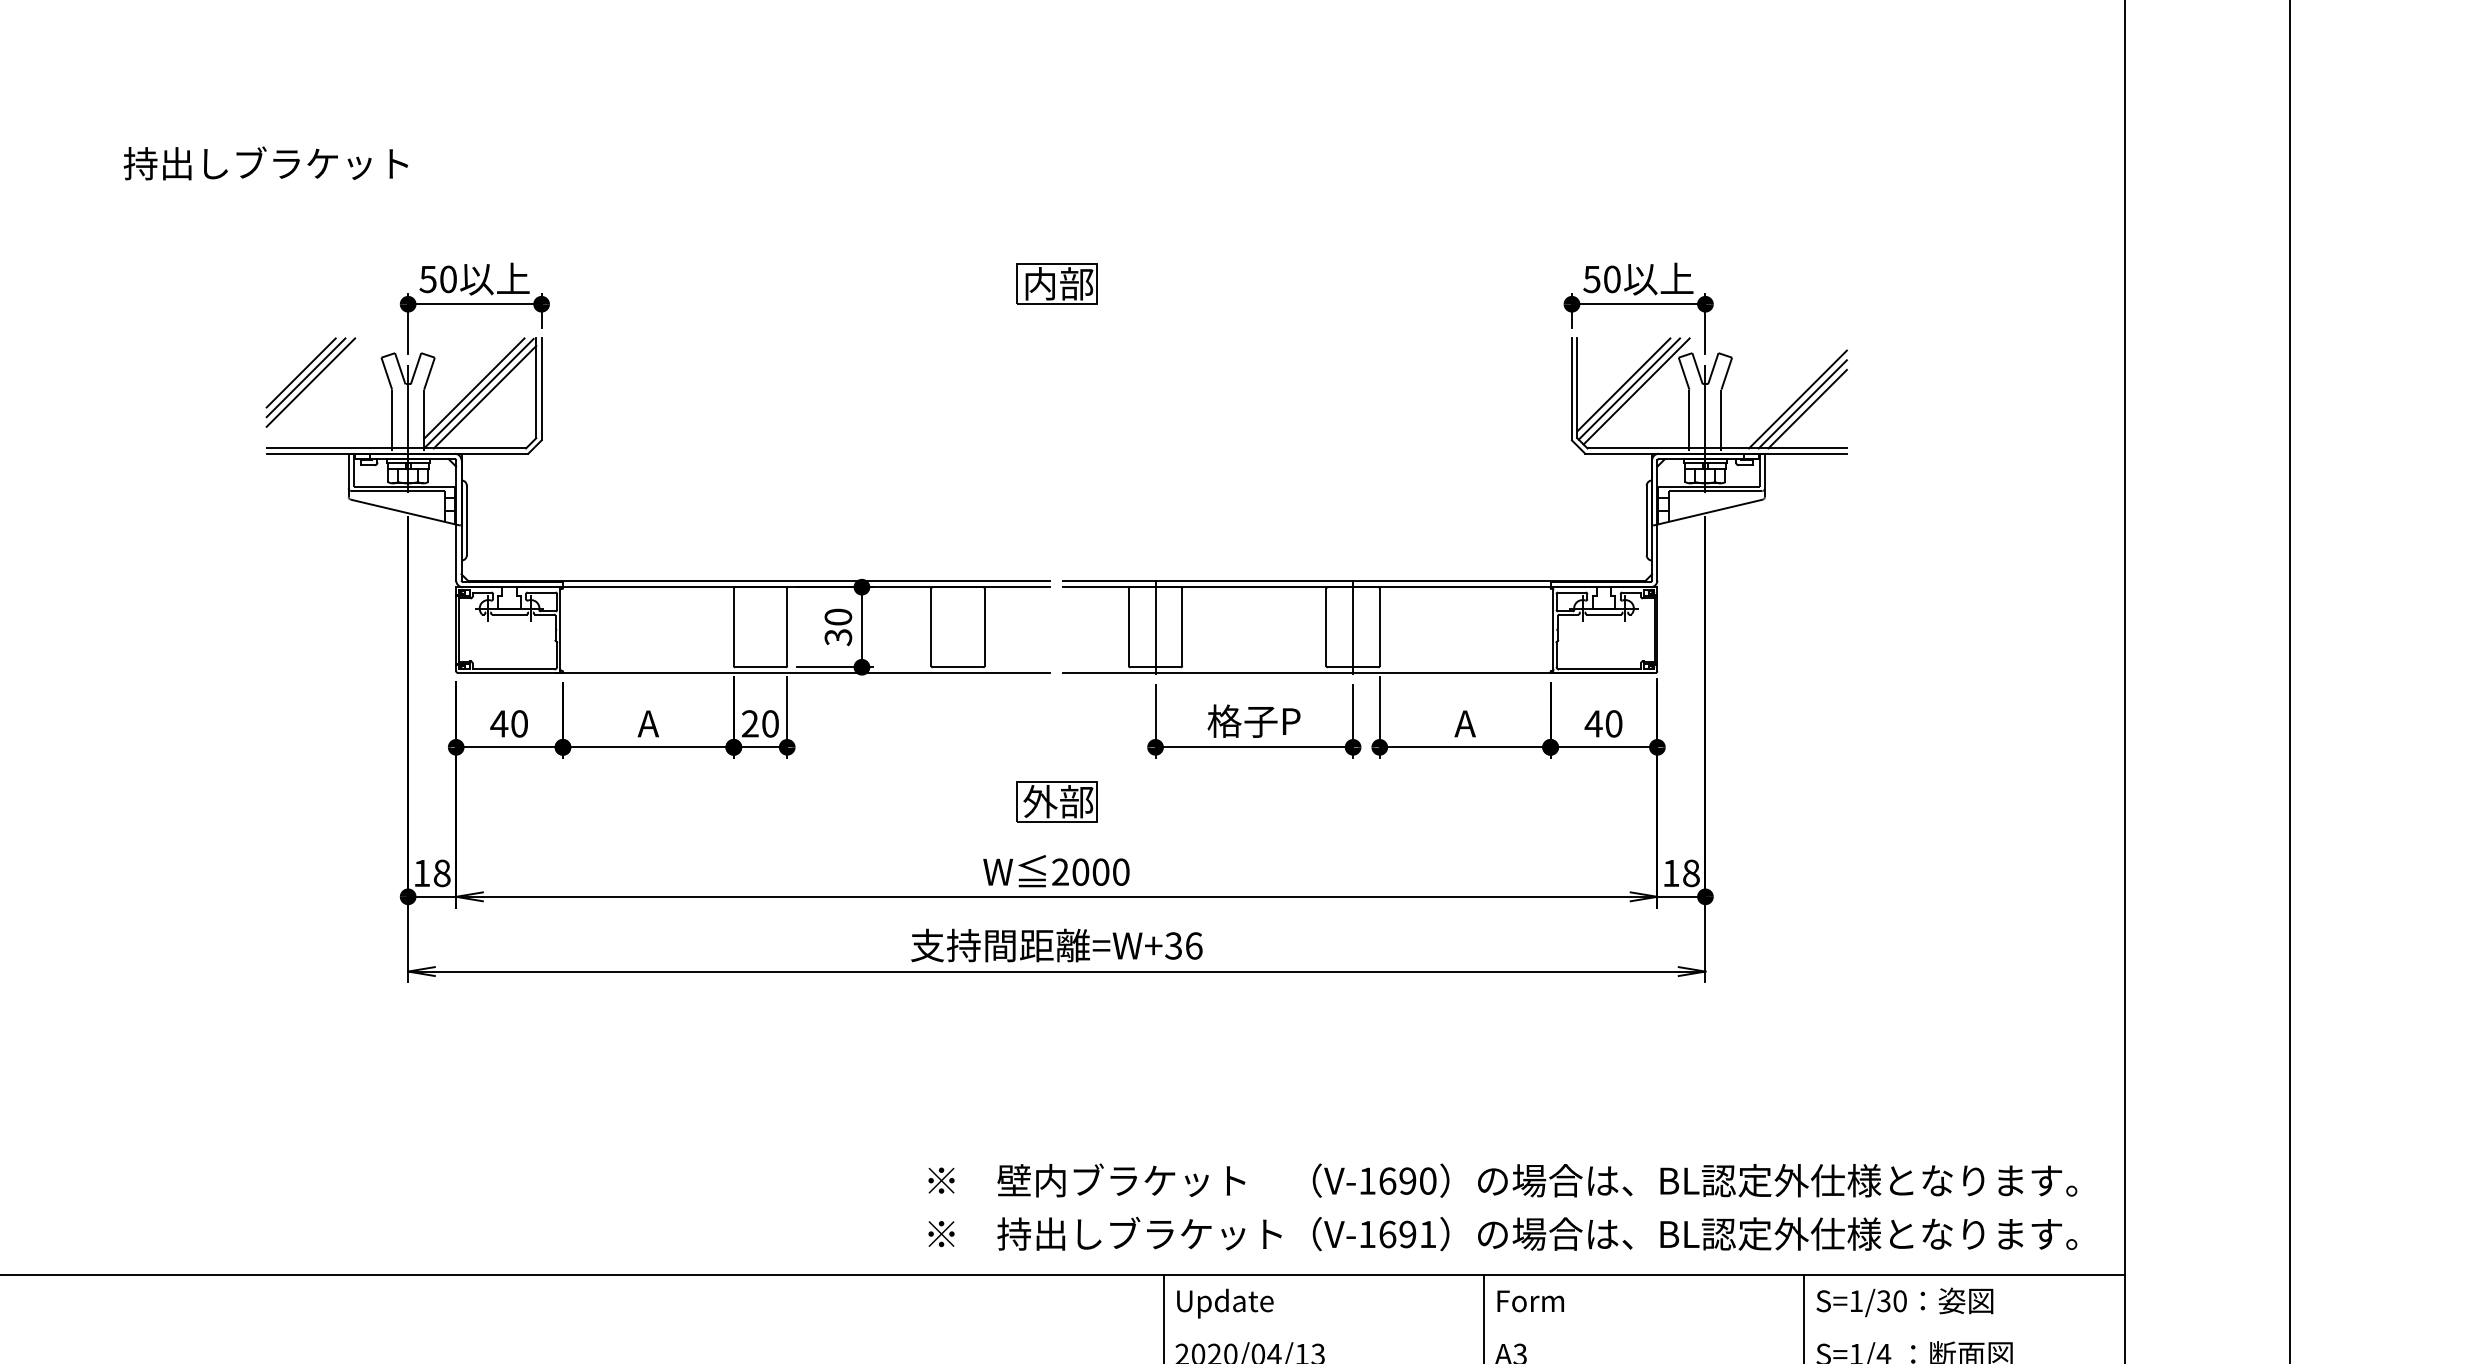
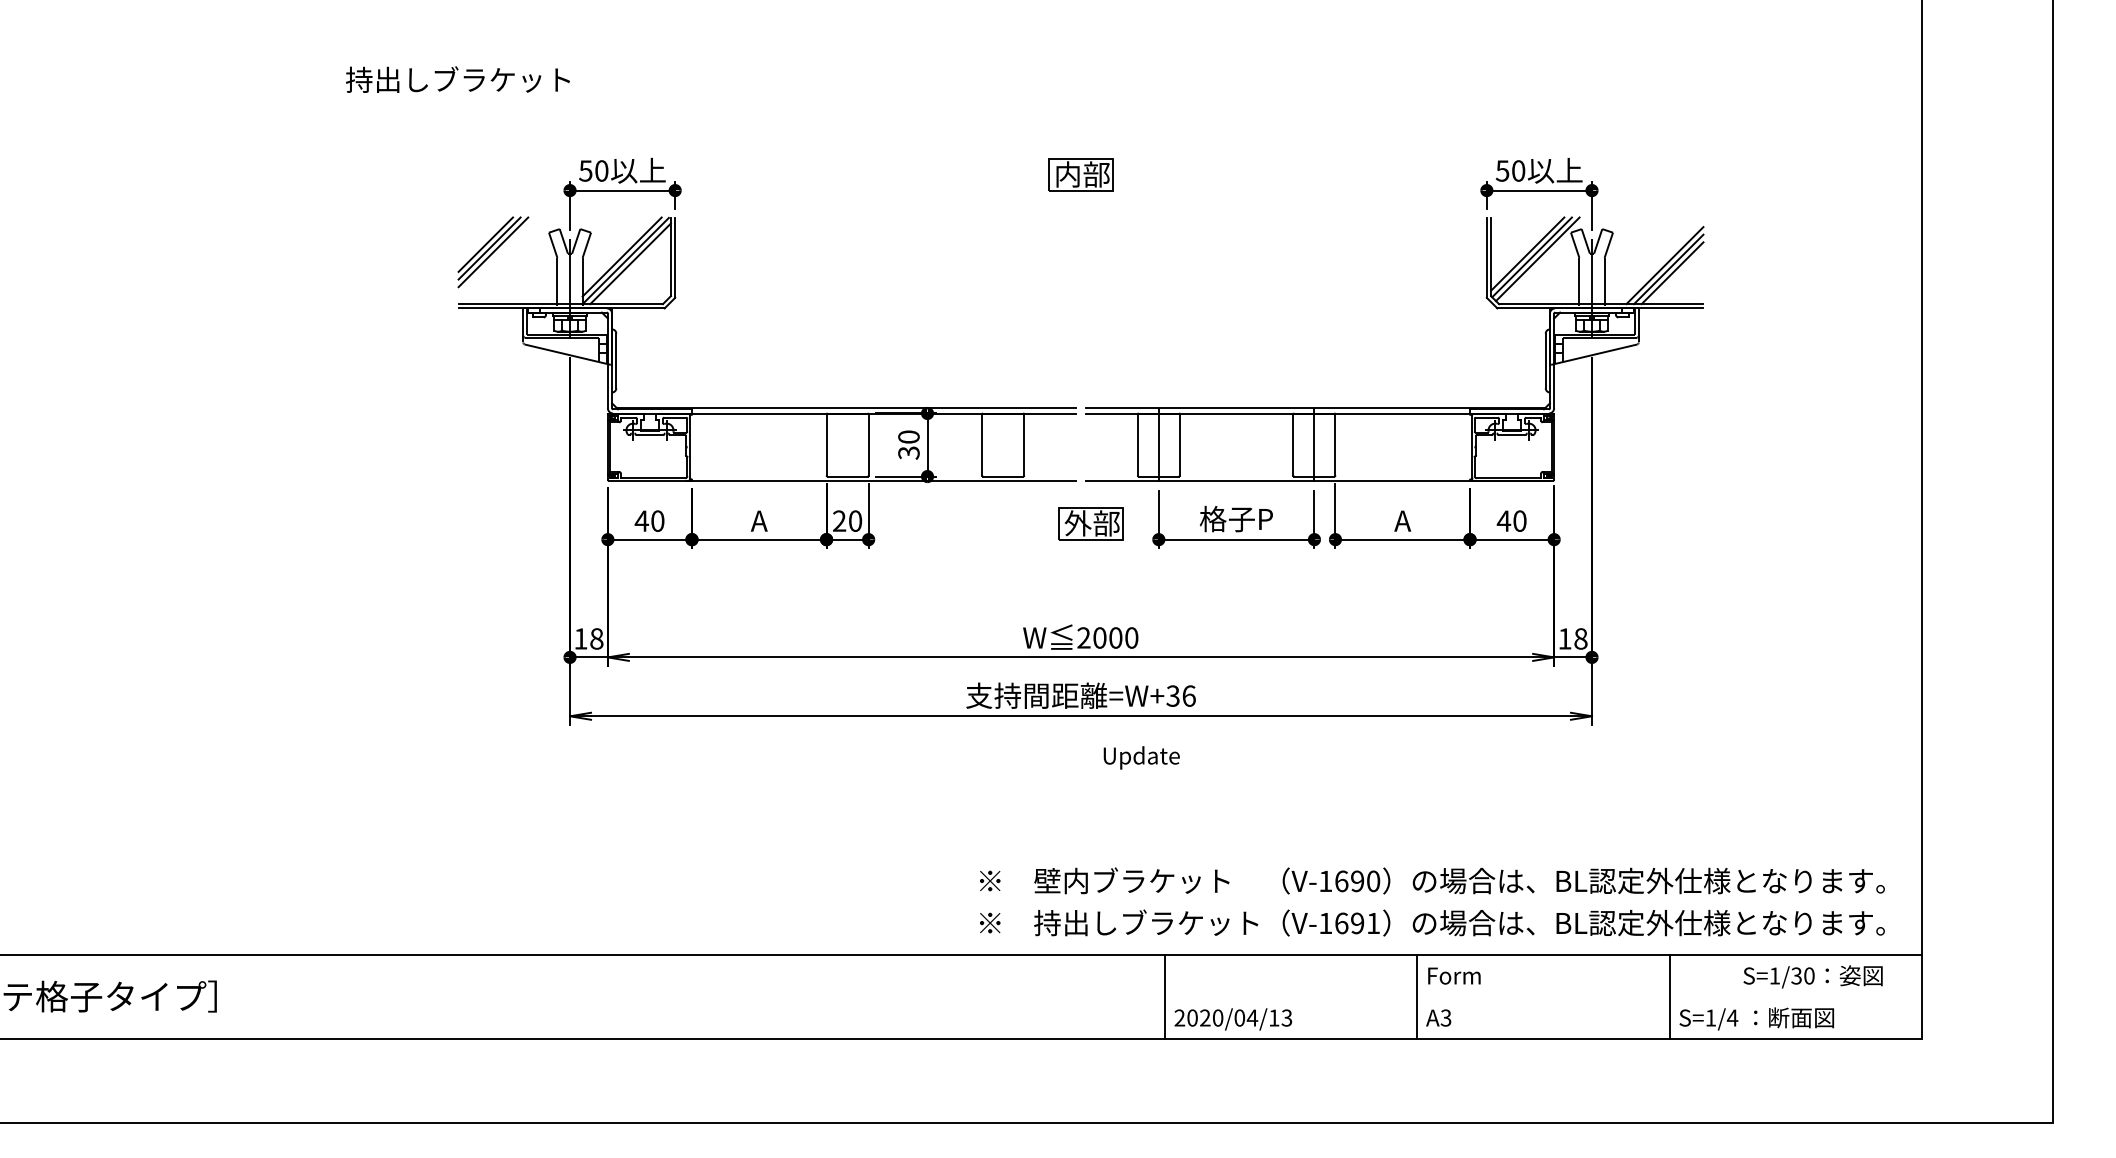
part: (1056, 801) -> (1090, 523), moved
text: (1904, 1301) -> (1812, 976), moved
text: (1224, 1303) -> (1141, 757), moved

